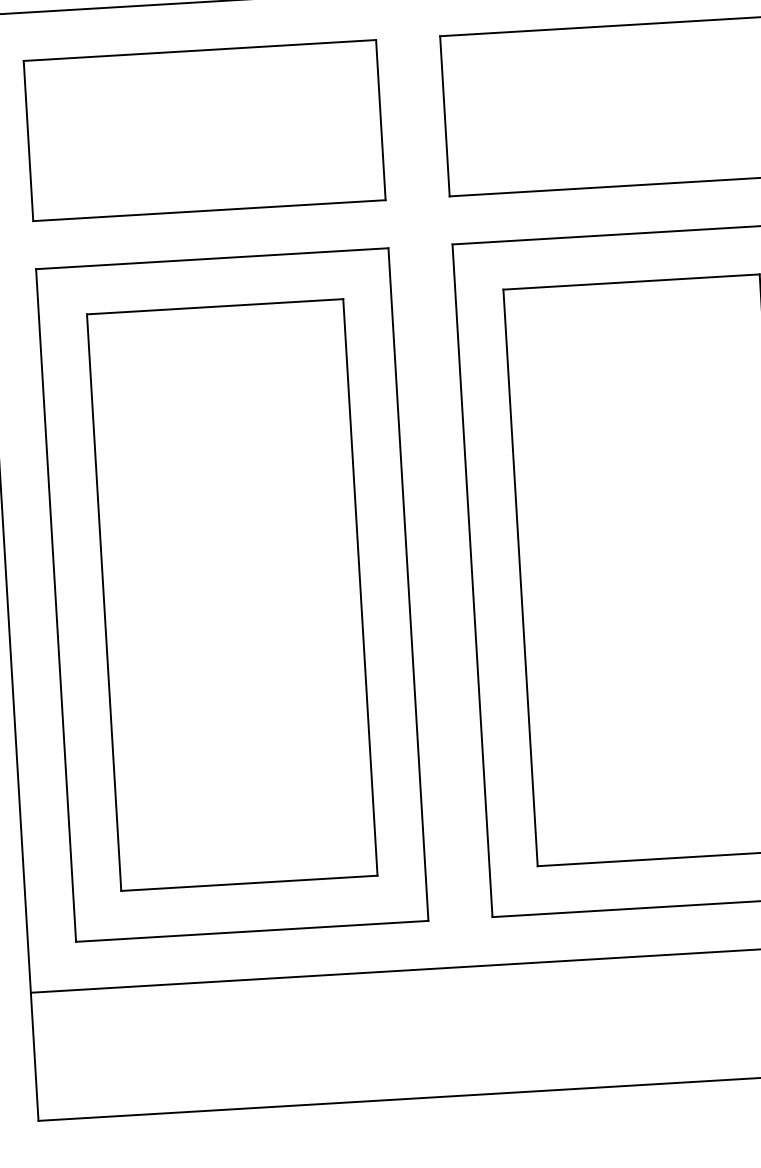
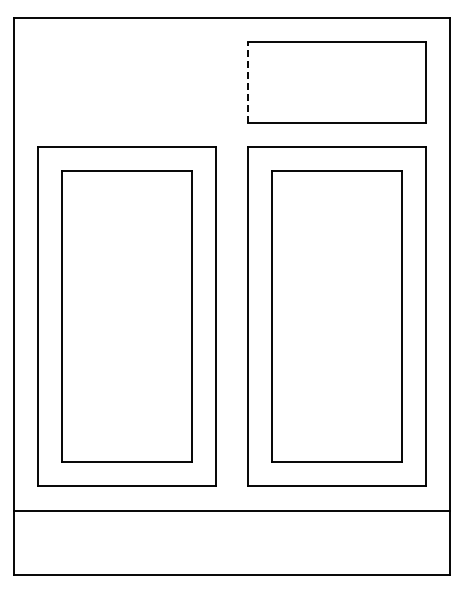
line: (445, 114) -> (248, 81), solid -> dashed
part: (203, 130) -> (126, 82), removed

